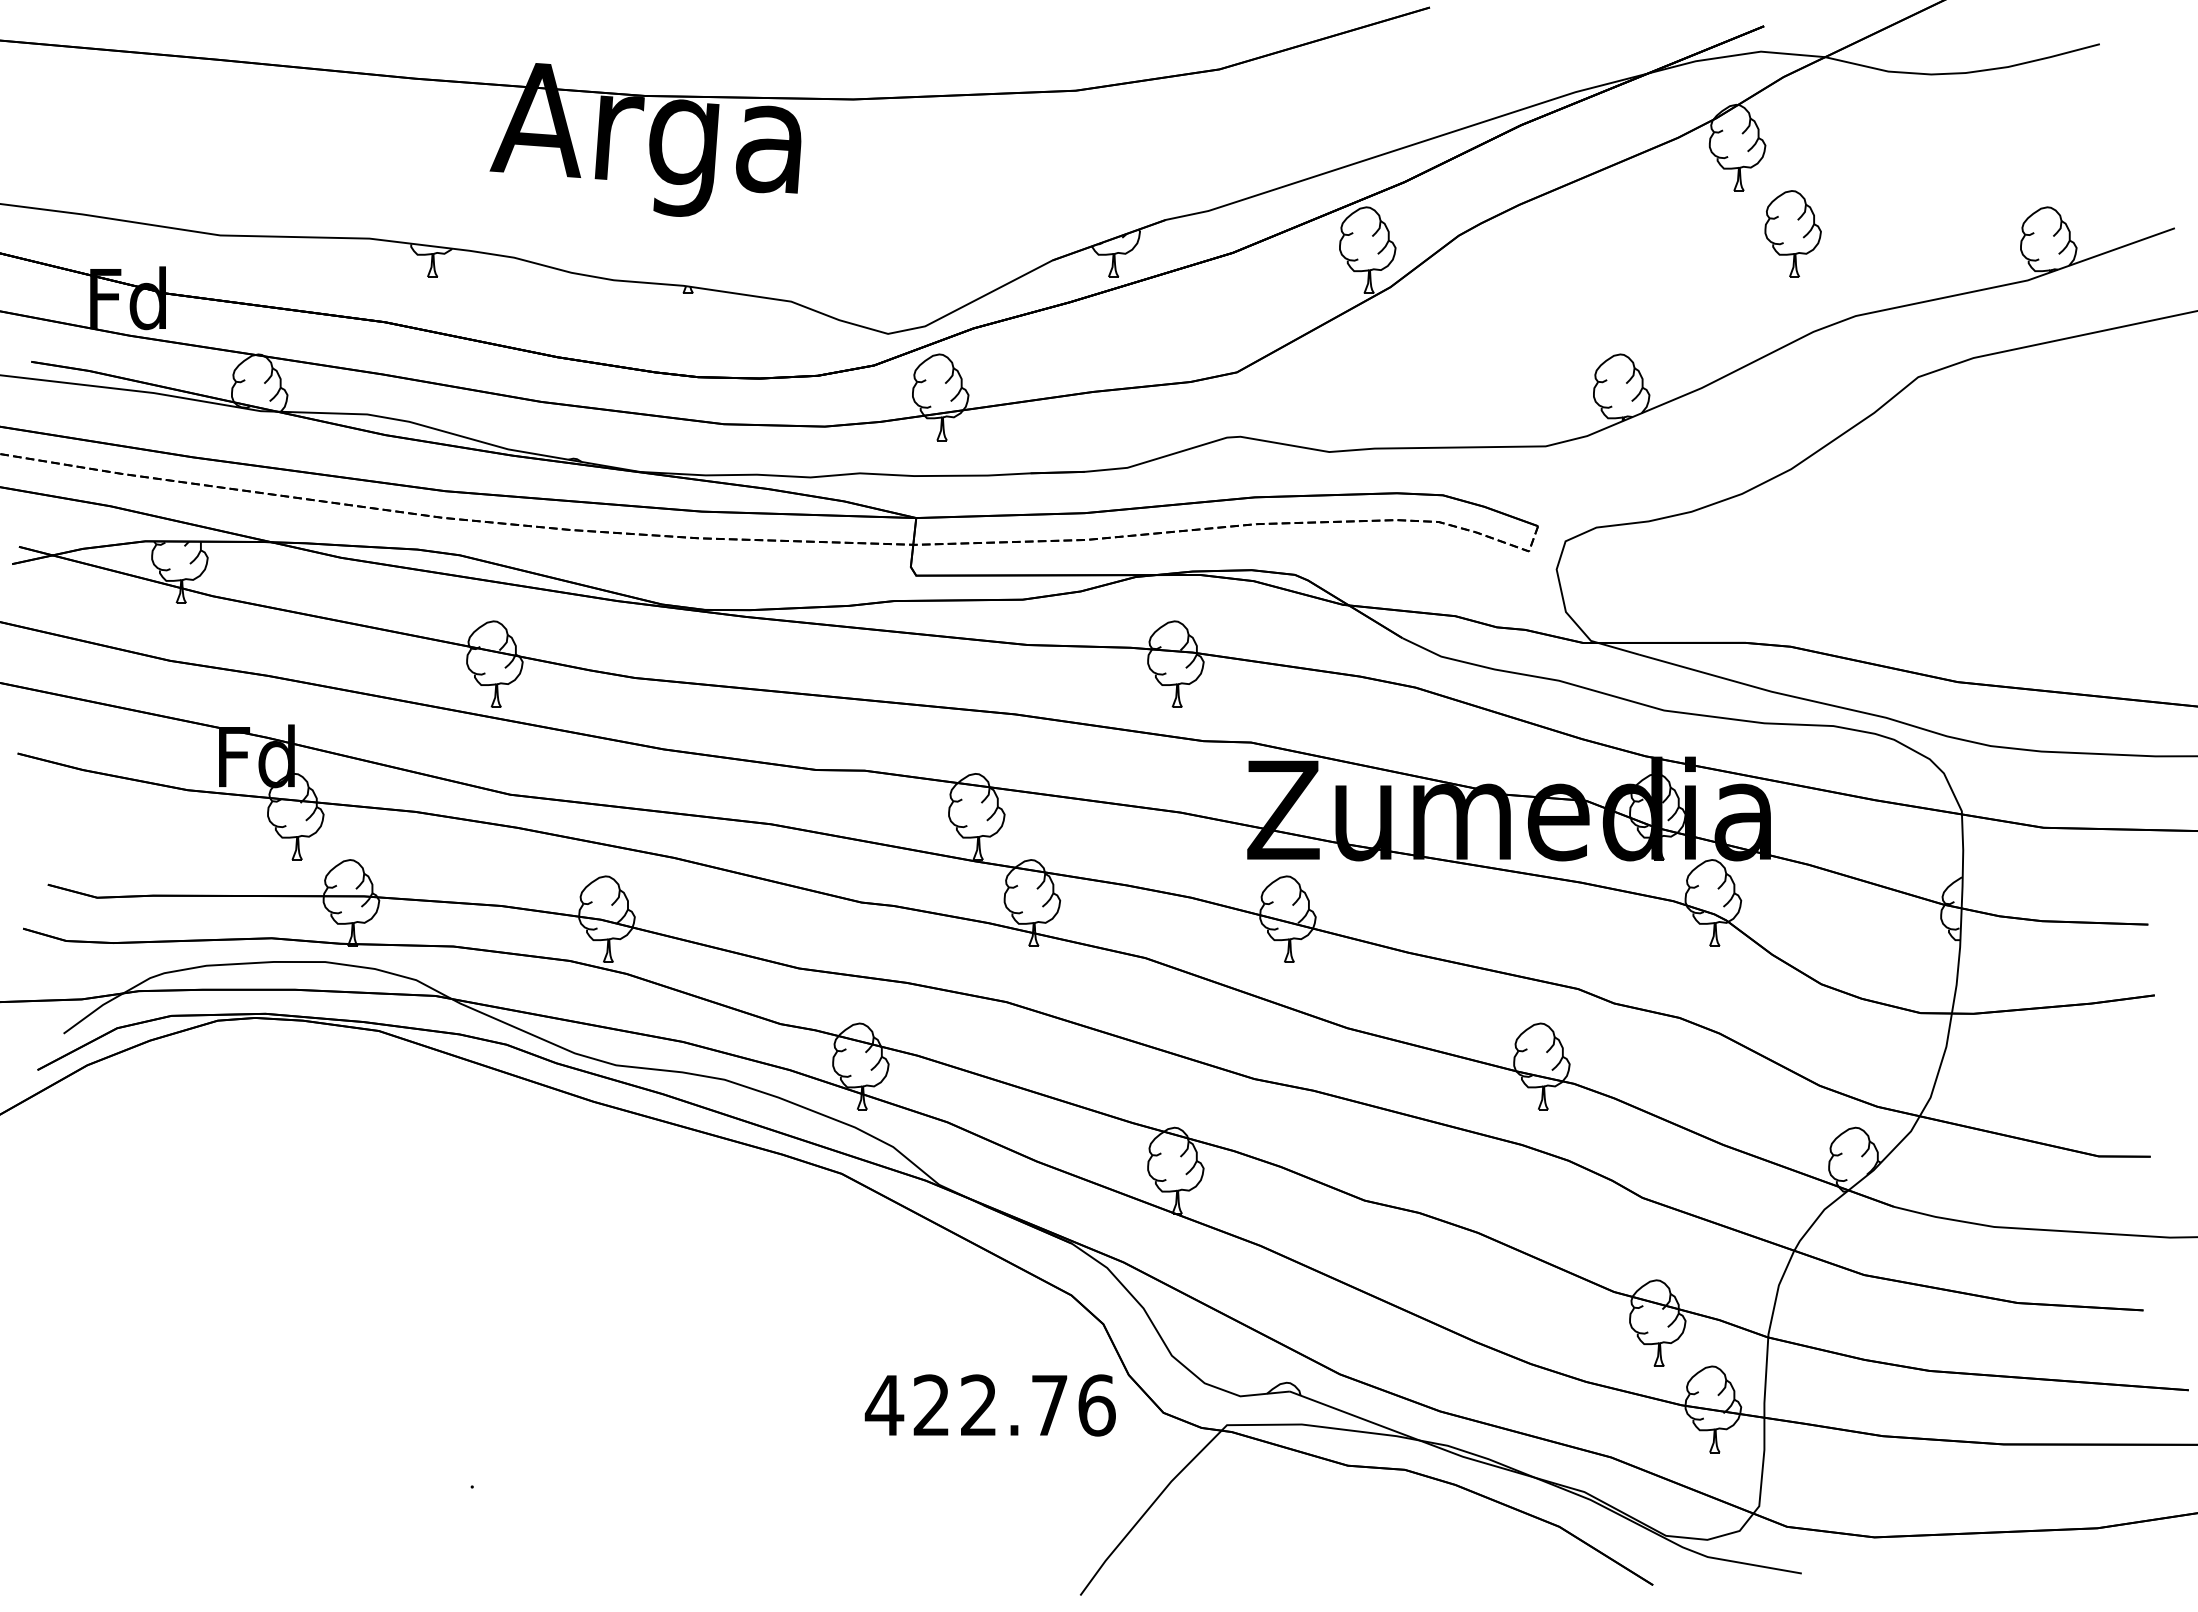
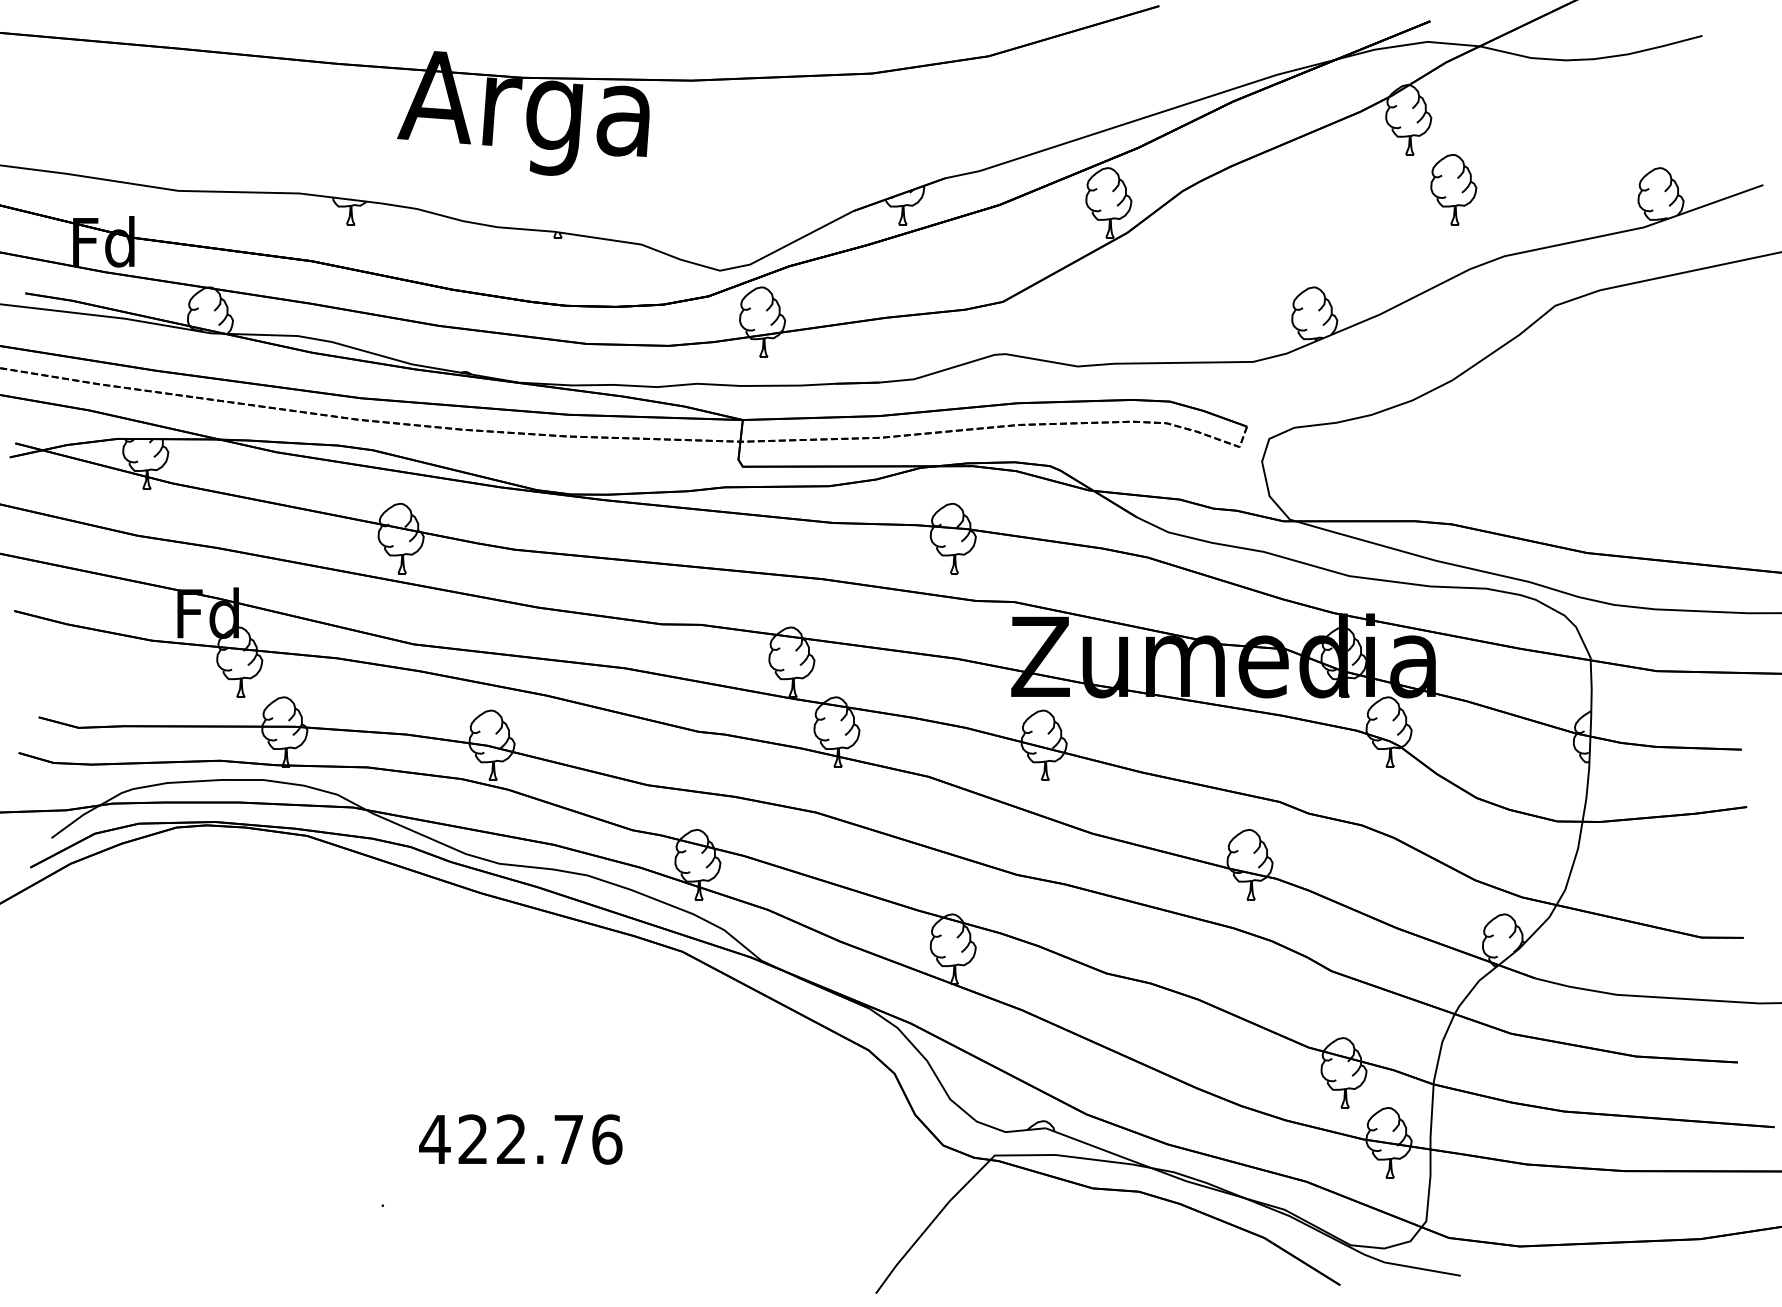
text: (989, 1405) -> (520, 1139), moved

